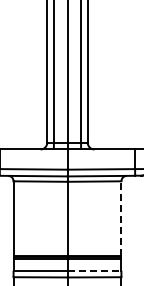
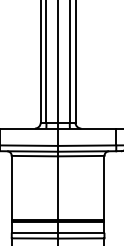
line: (121, 218) -> (104, 187), dashed -> solid
line: (94, 270) -> (81, 232), dashed -> solid

